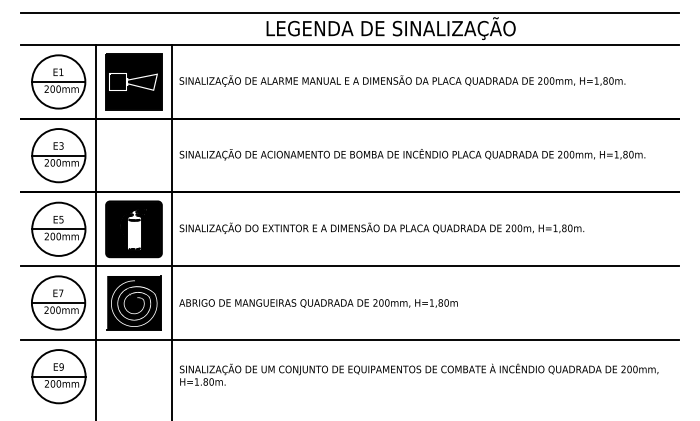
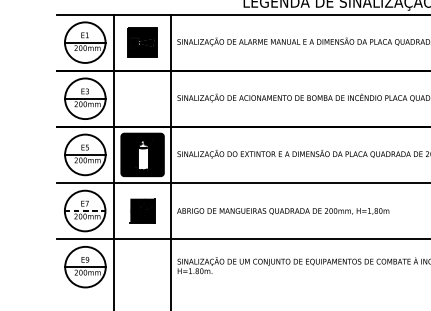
part: (133, 81) -> (142, 42), size x0.7
line: (58, 302) -> (85, 210), solid -> dashed
part: (133, 302) -> (142, 210), size x0.6

